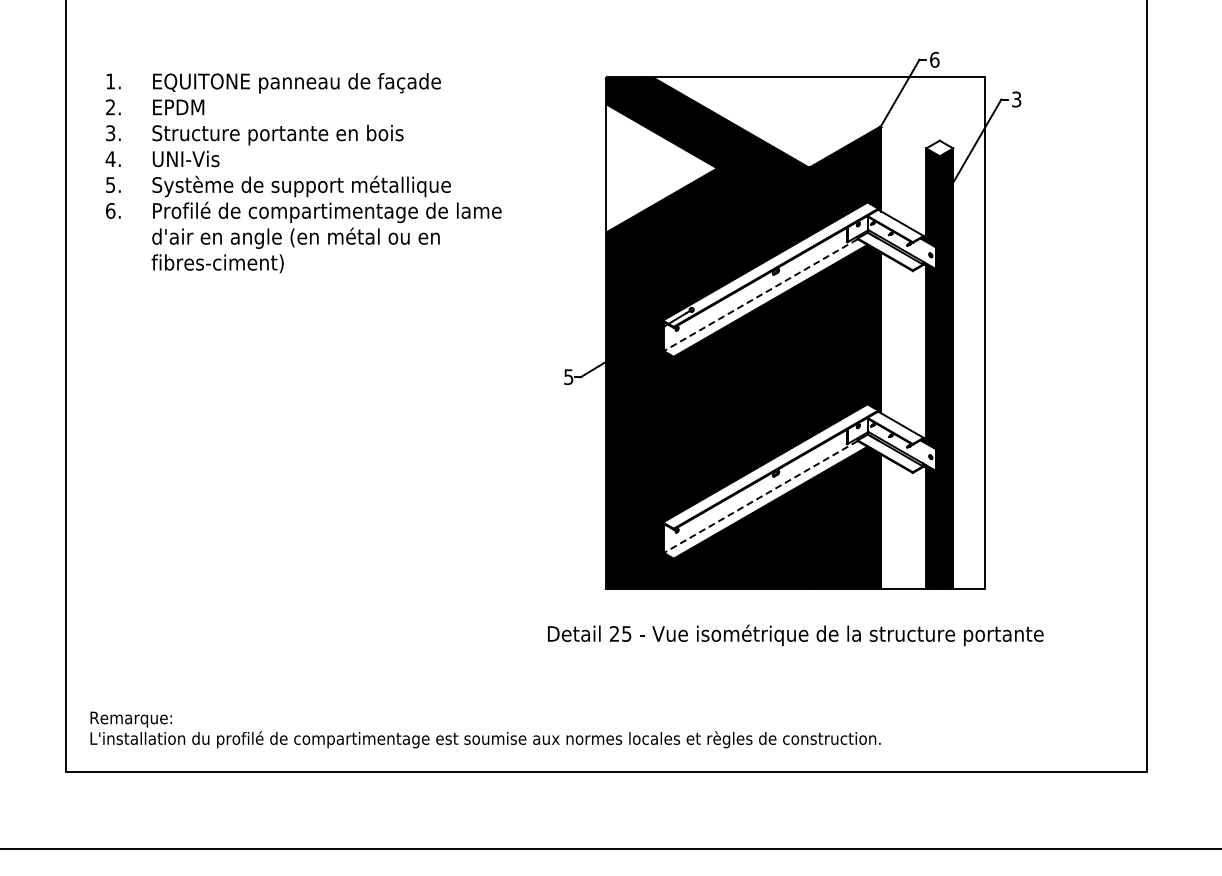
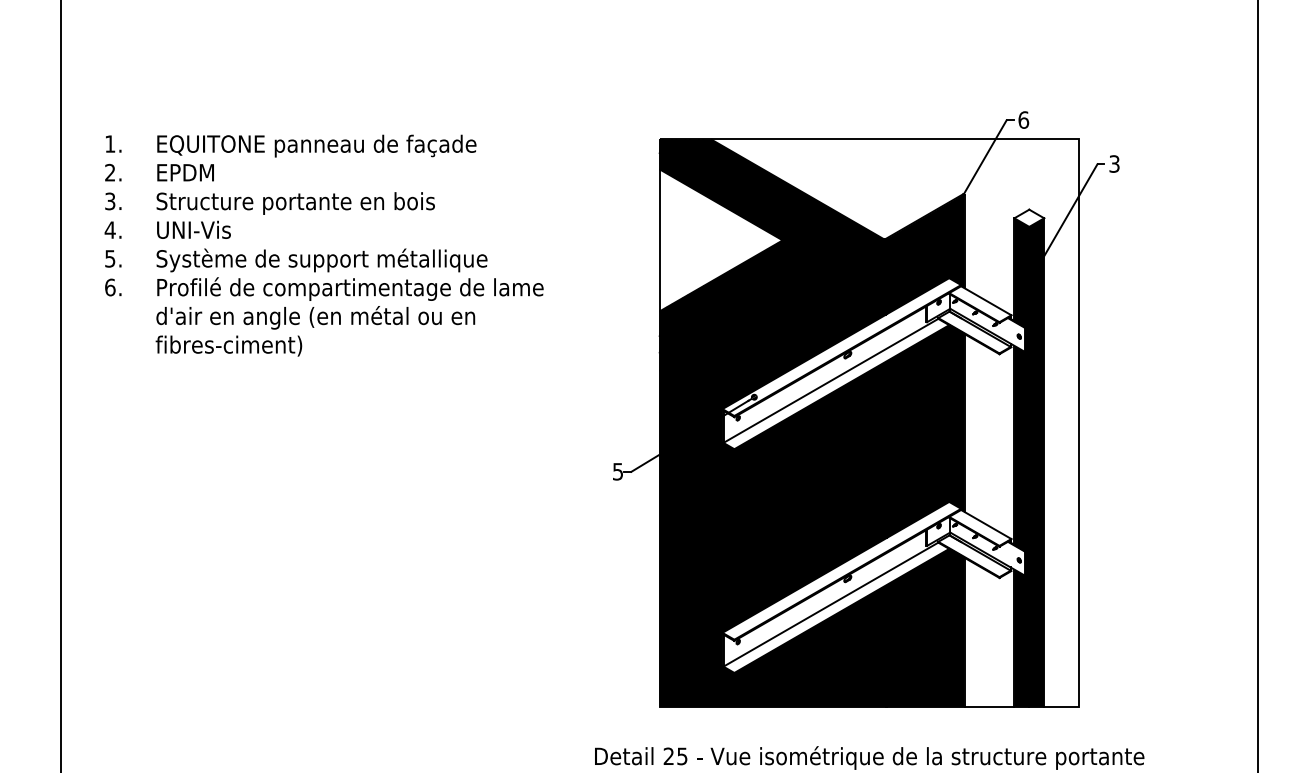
line: (760, 295) -> (830, 381), dashed -> solid
line: (760, 497) -> (830, 605), dashed -> solid

